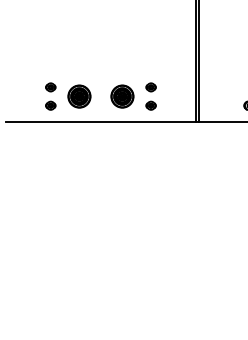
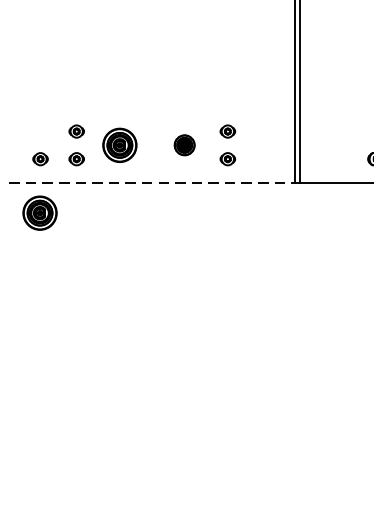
part: (122, 96) -> (184, 145), size x0.6
part: (26, 105) -> (40, 158), added
line: (100, 121) -> (151, 182), solid -> dashed
part: (26, 141) -> (40, 213), added

